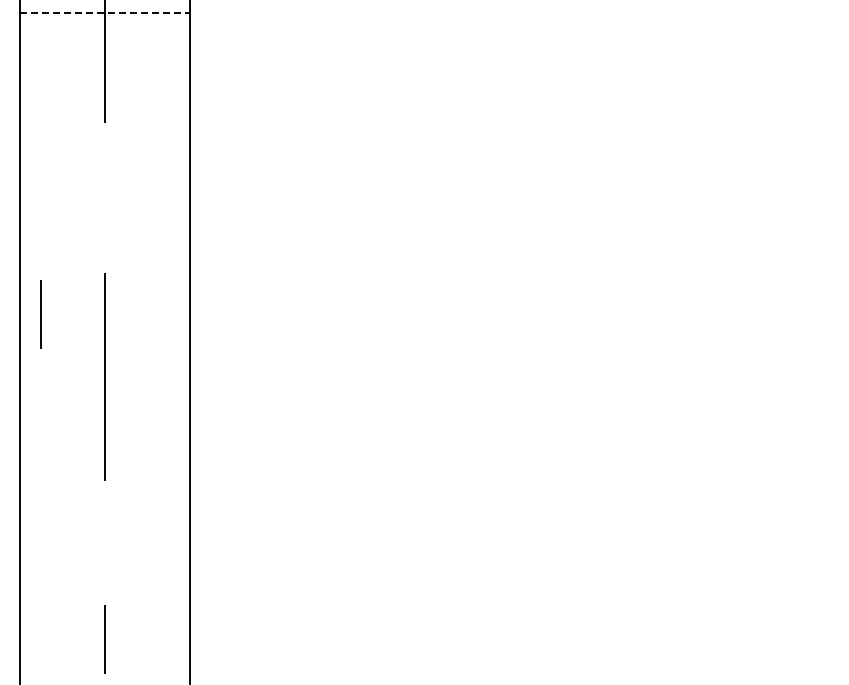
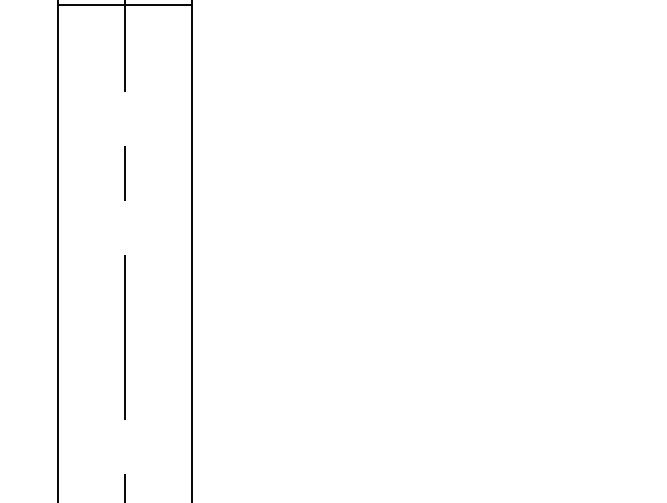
line: (104, 12) -> (124, 4), dashed -> solid
line: (40, 314) -> (124, 173), moved
line: (104, 376) -> (124, 337), moved

